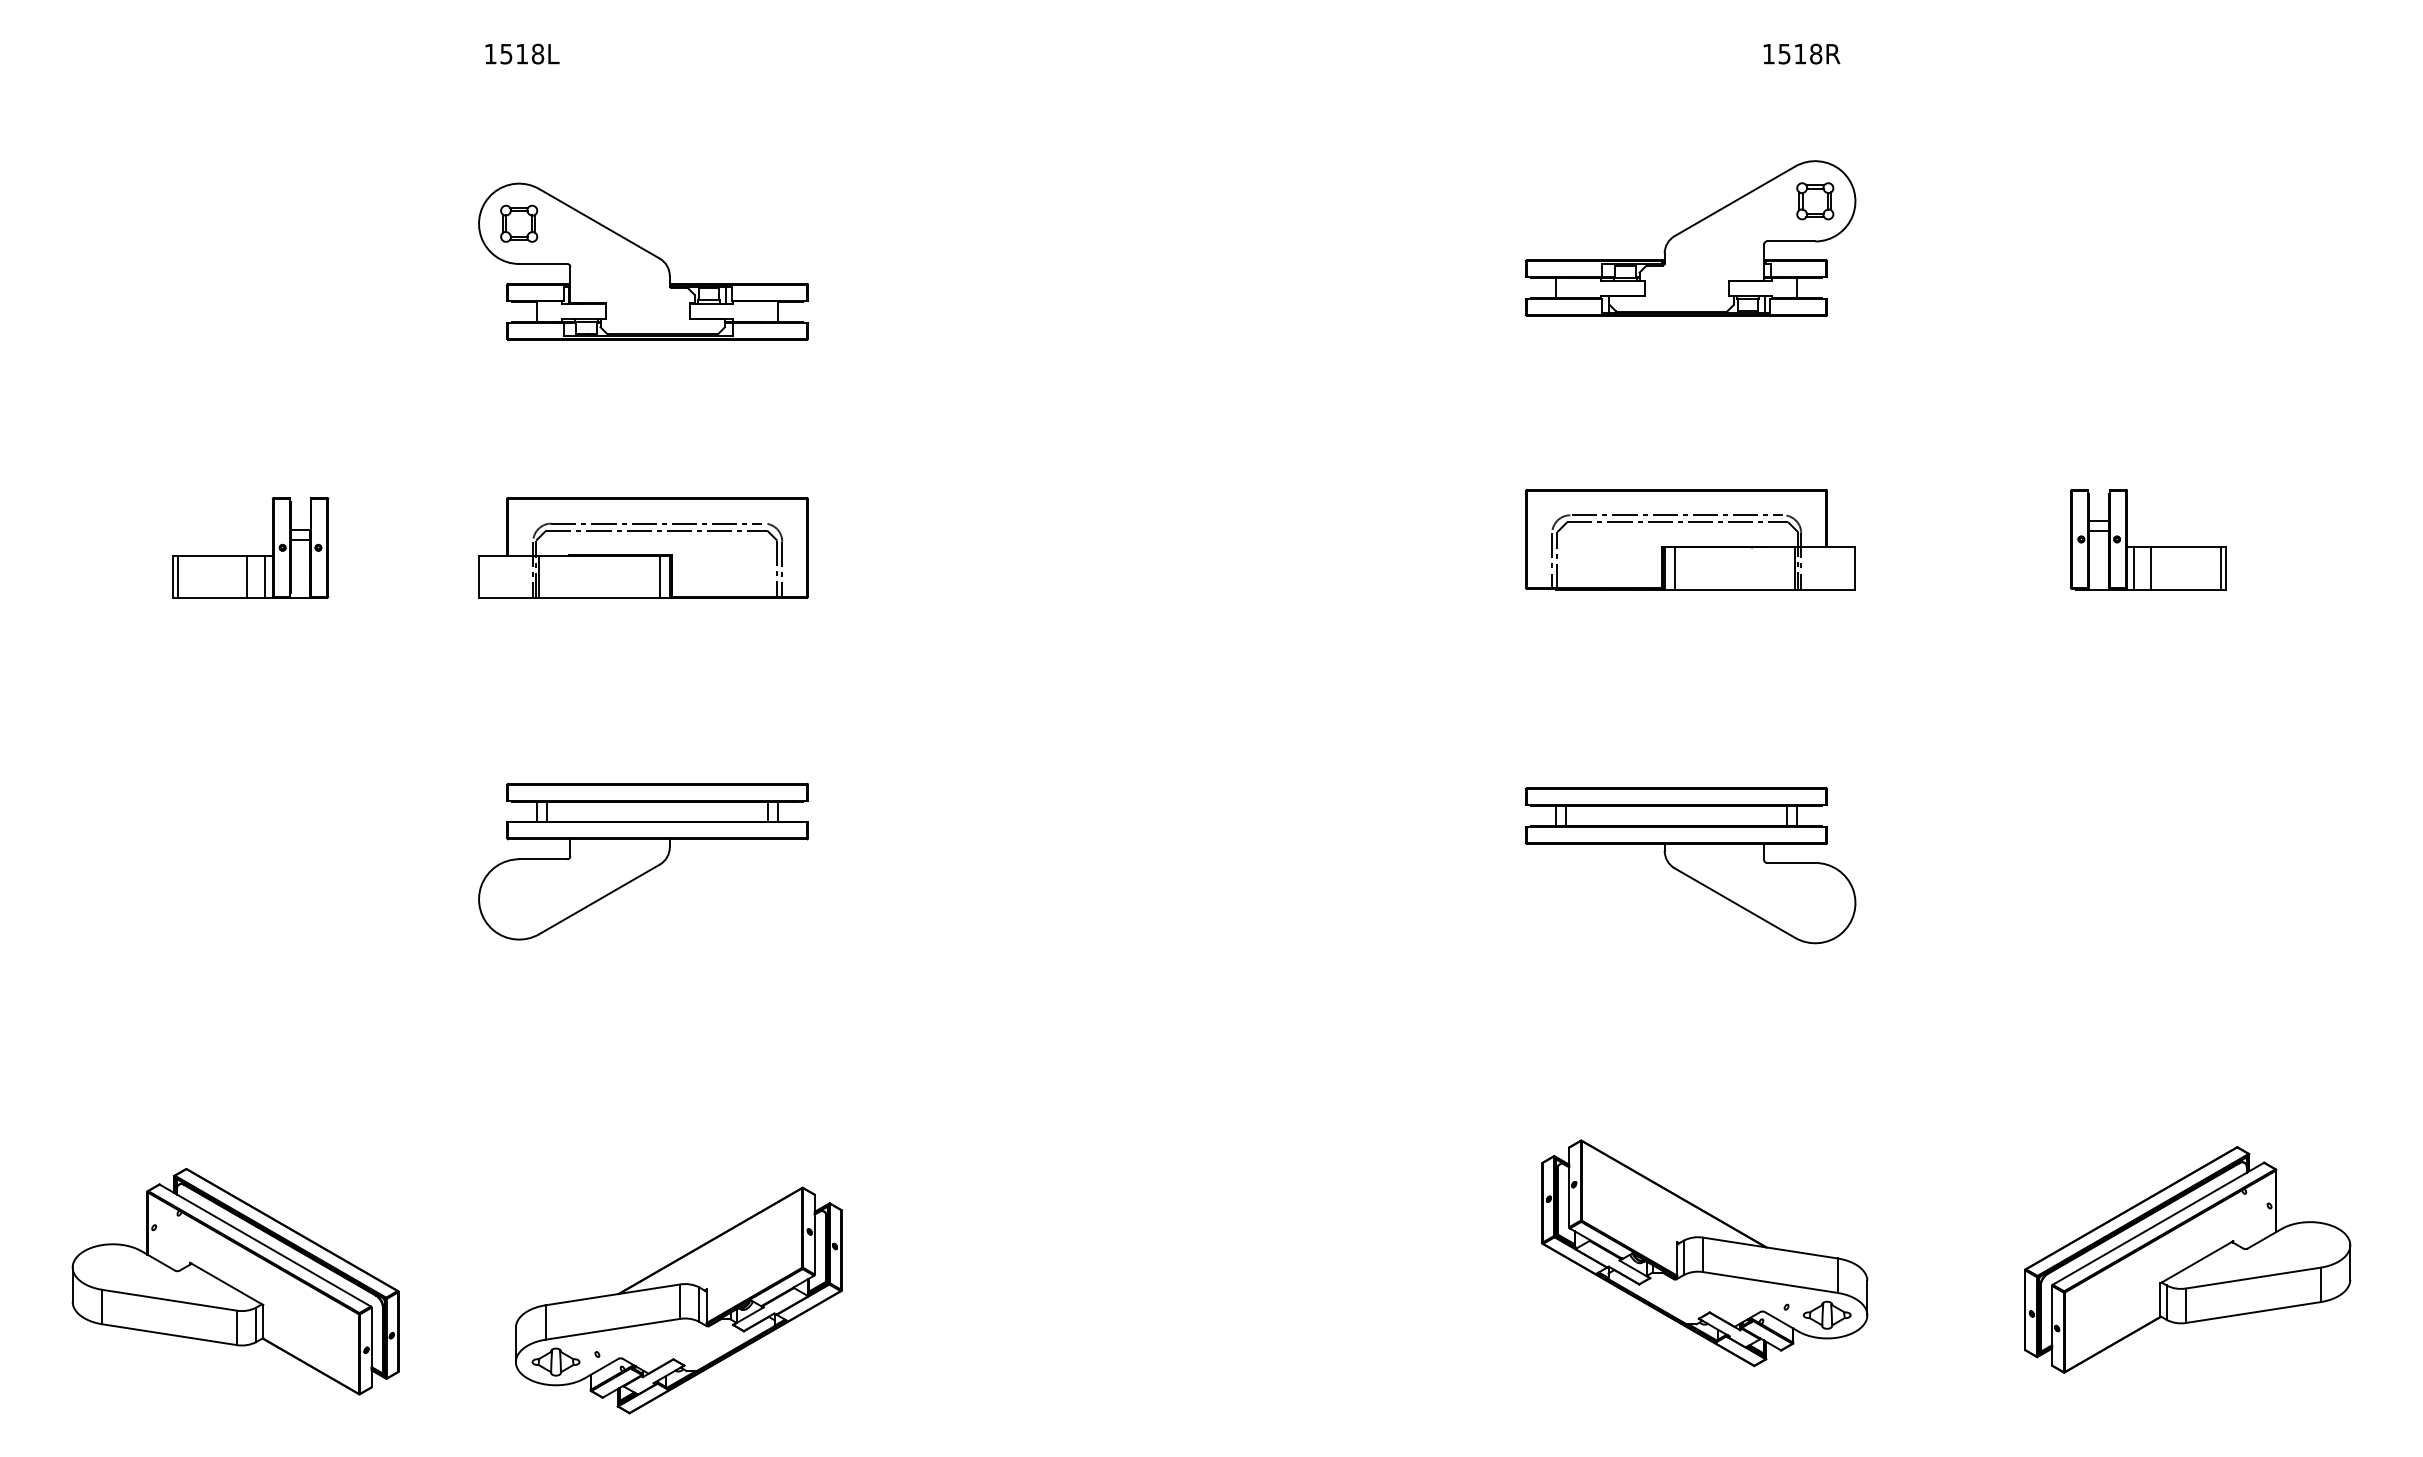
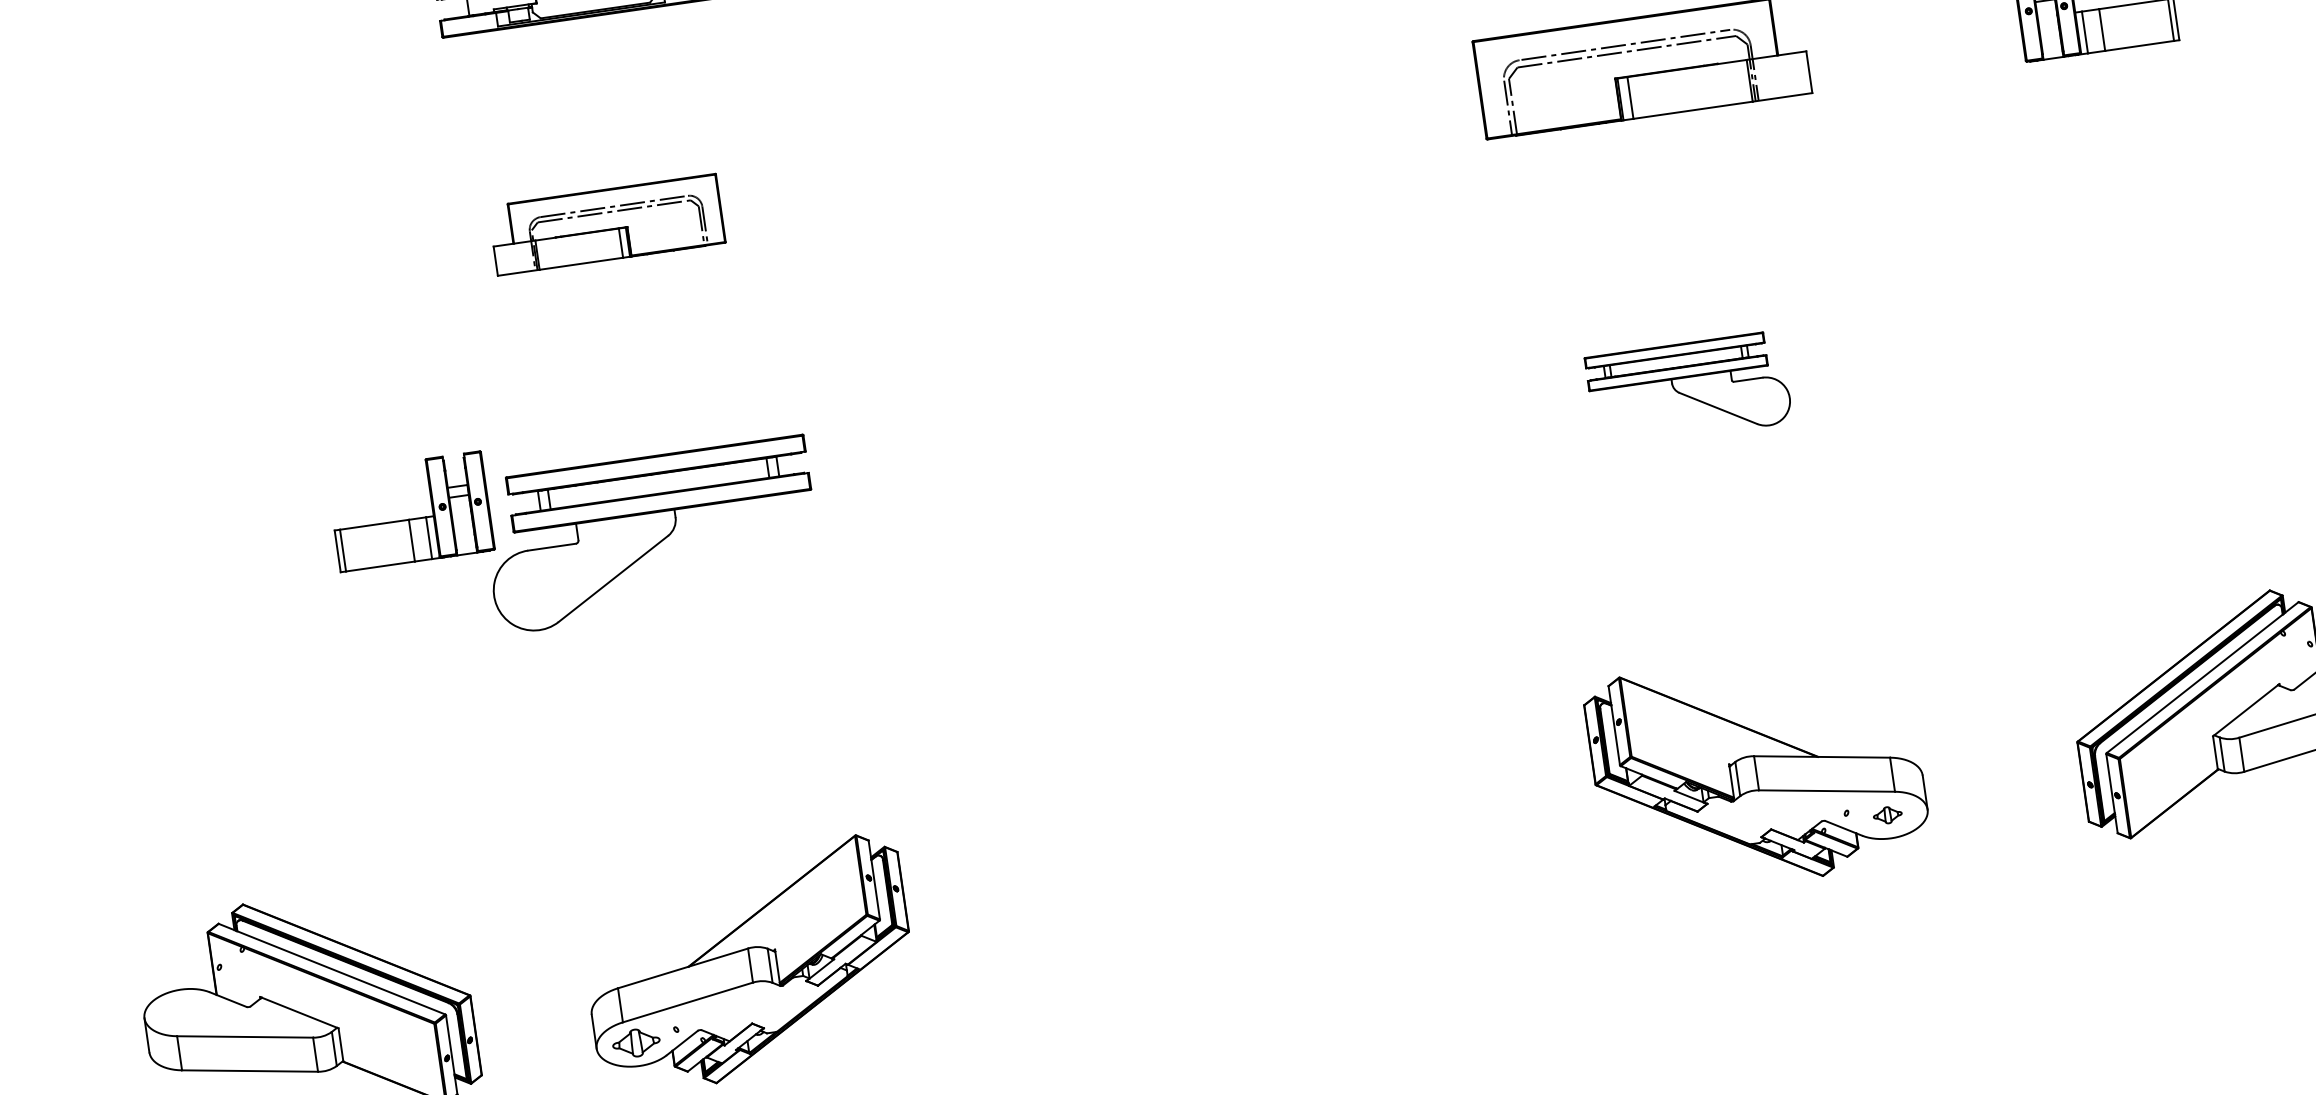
part: (643, 547) -> (606, 224), size x0.7
part: (250, 555) -> (411, 519), moved
part: (1690, 865) -> (1688, 389), size x0.6
part: (1826, 1314) -> (1887, 814), size x0.6

